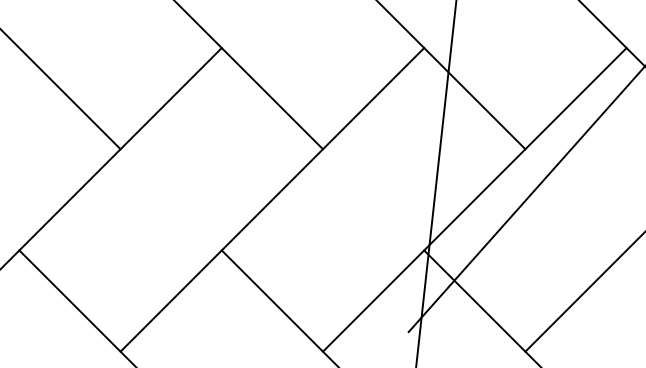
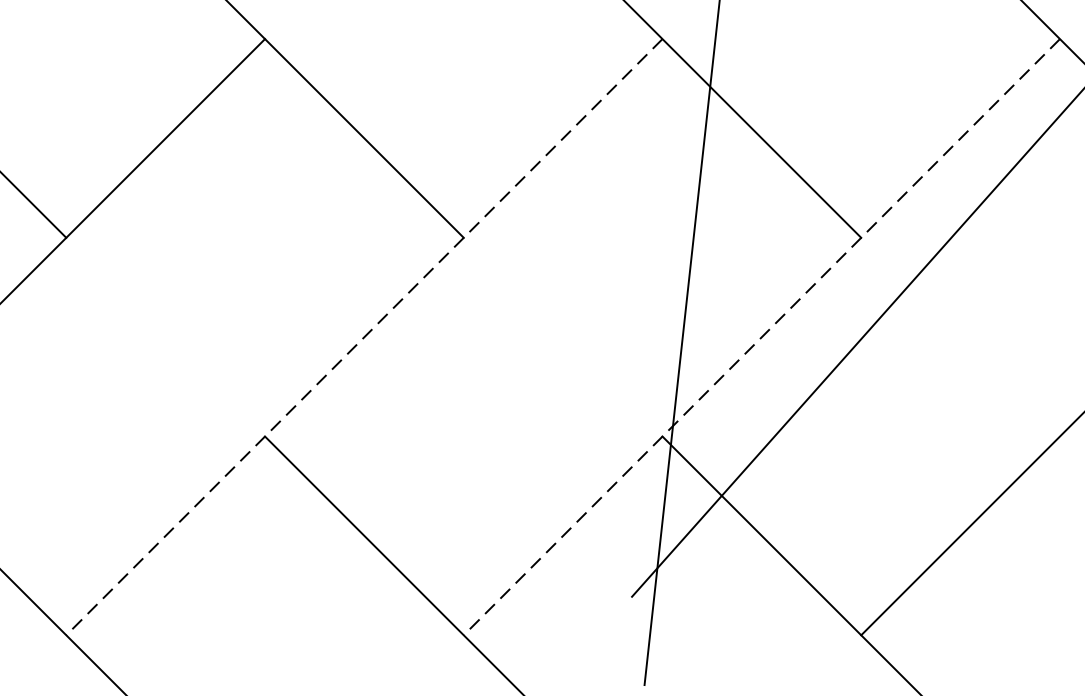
line: (272, 199) -> (364, 336), solid -> dashed
line: (474, 199) -> (761, 336), solid -> dashed

